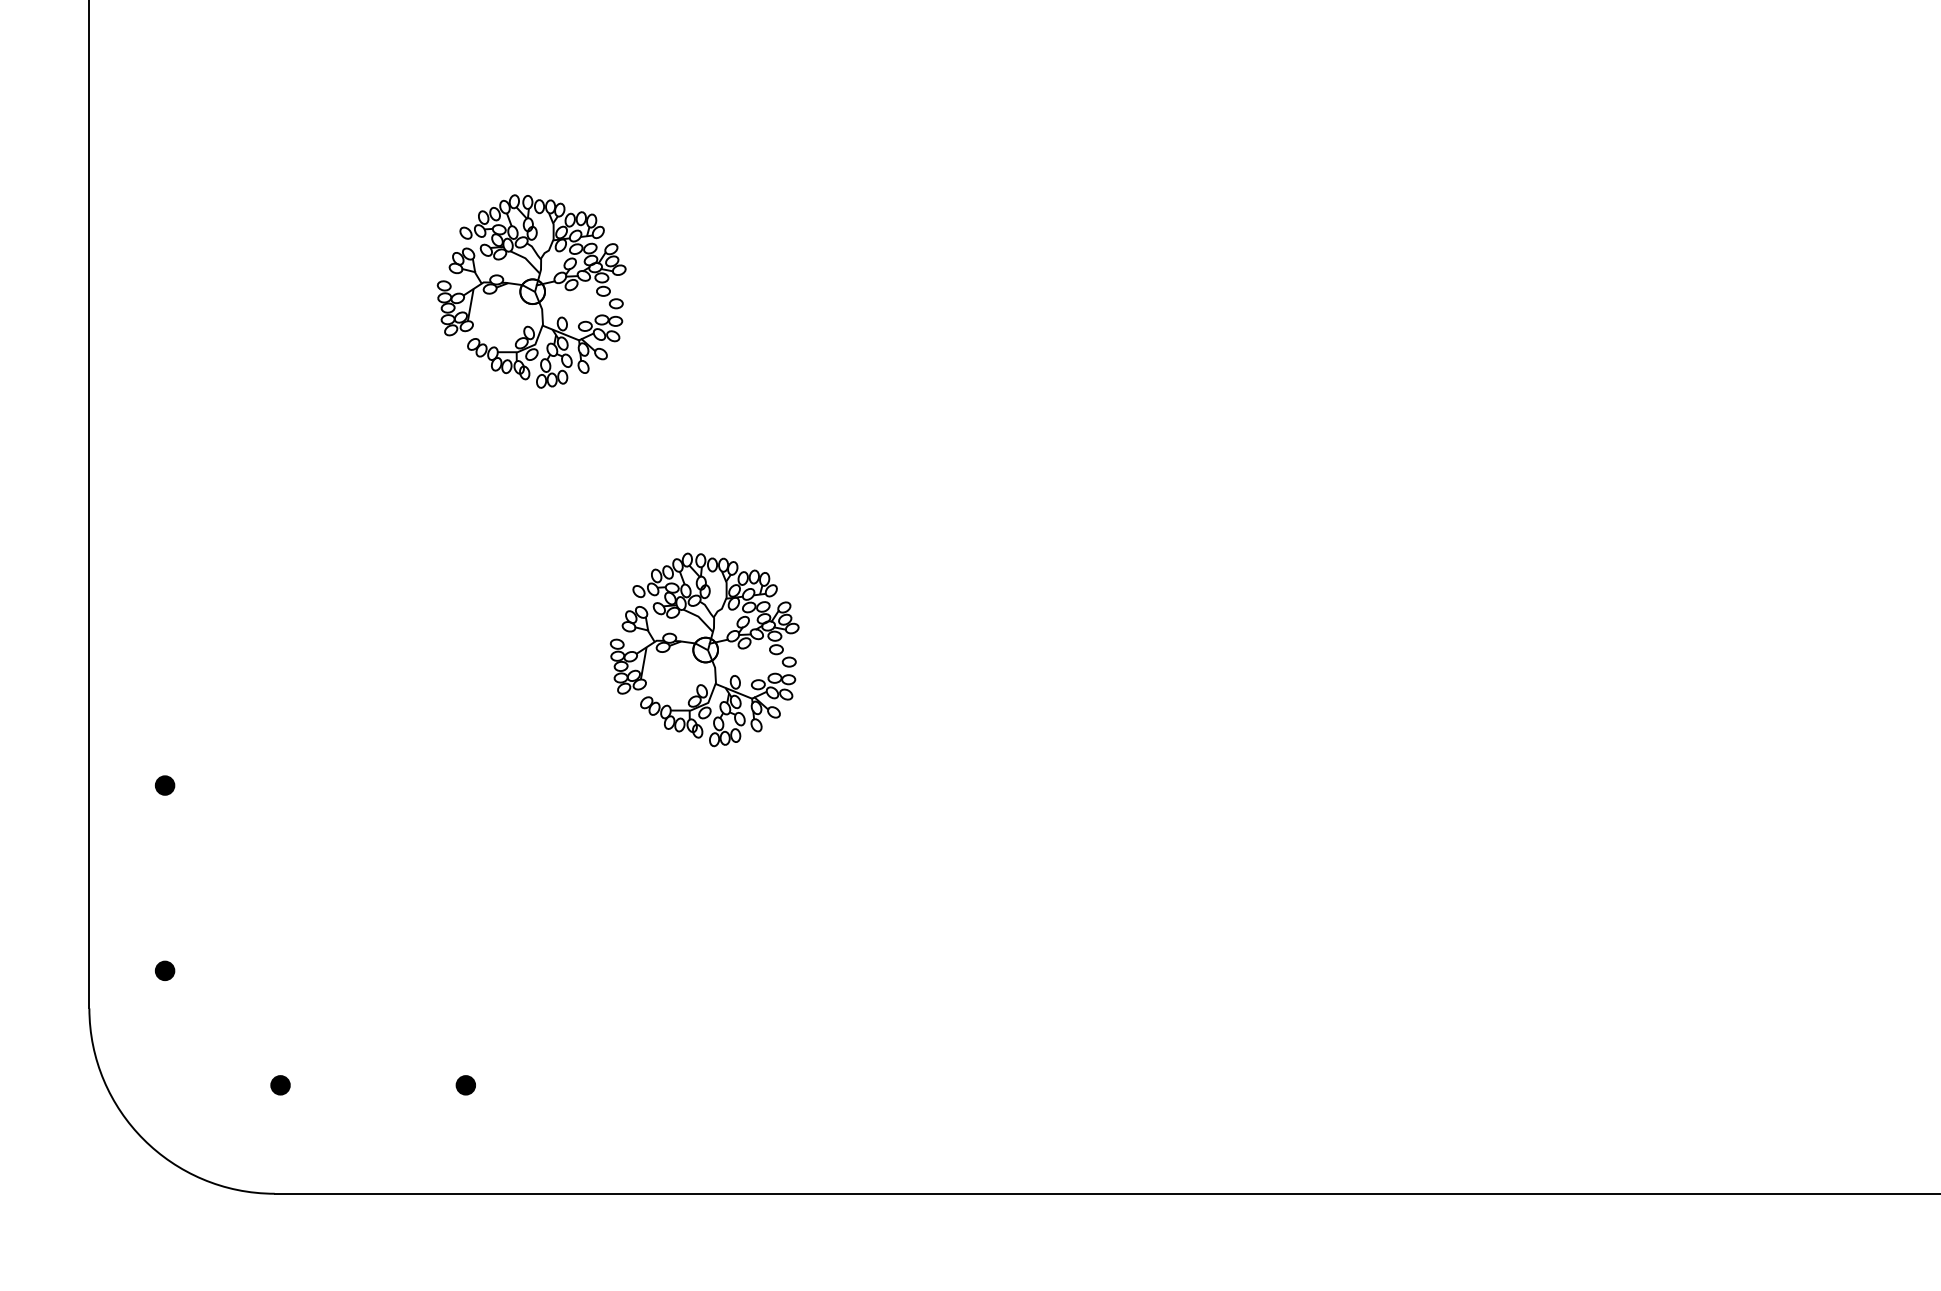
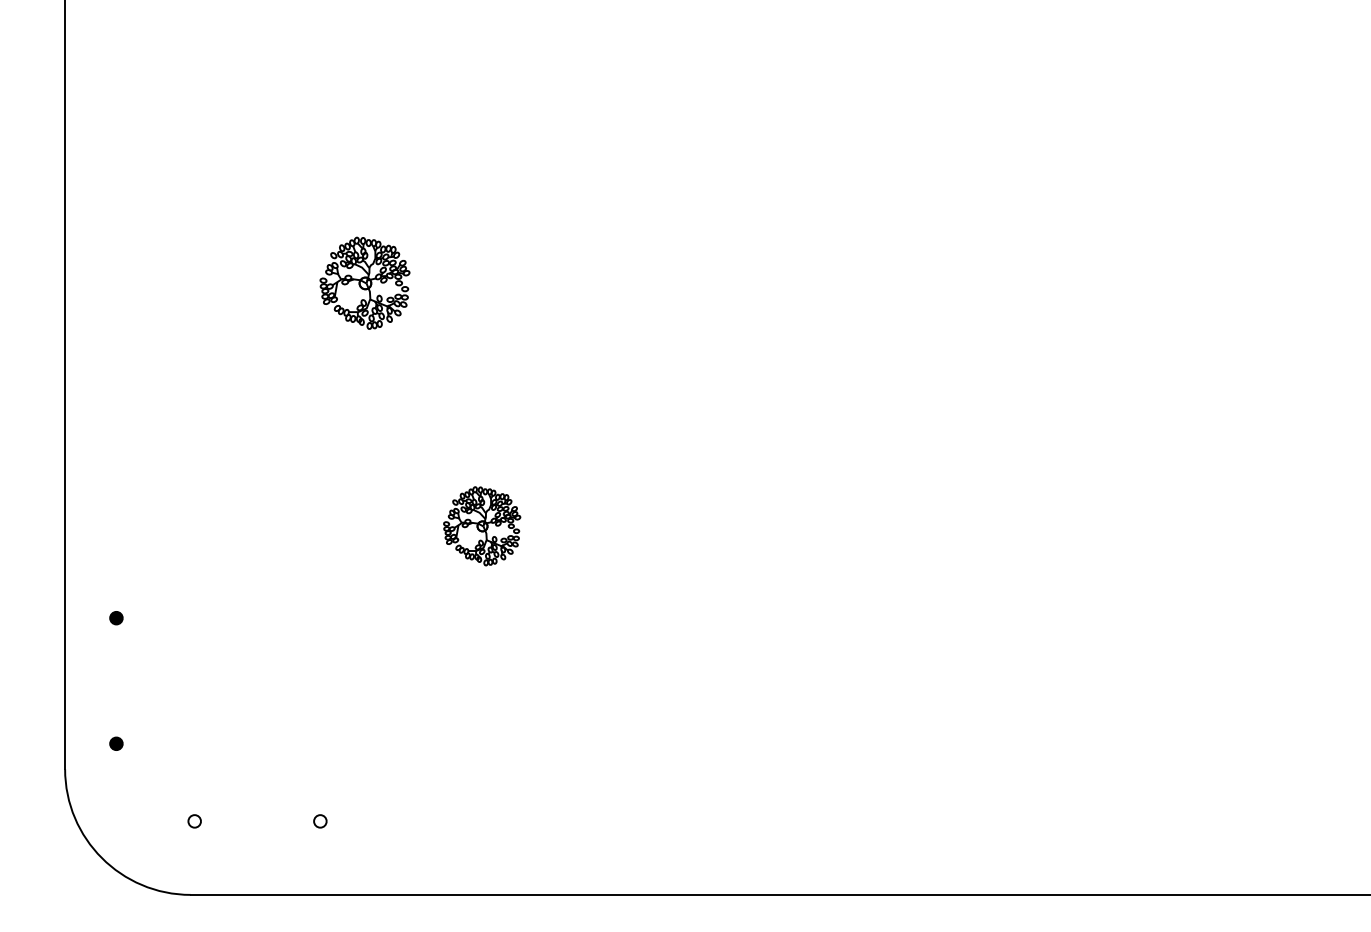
part: (530, 291) -> (364, 283), size x0.7
part: (703, 650) -> (481, 526), size x0.6
fill: (280, 1085) -> (194, 821), removed
fill: (466, 1085) -> (320, 821), removed

